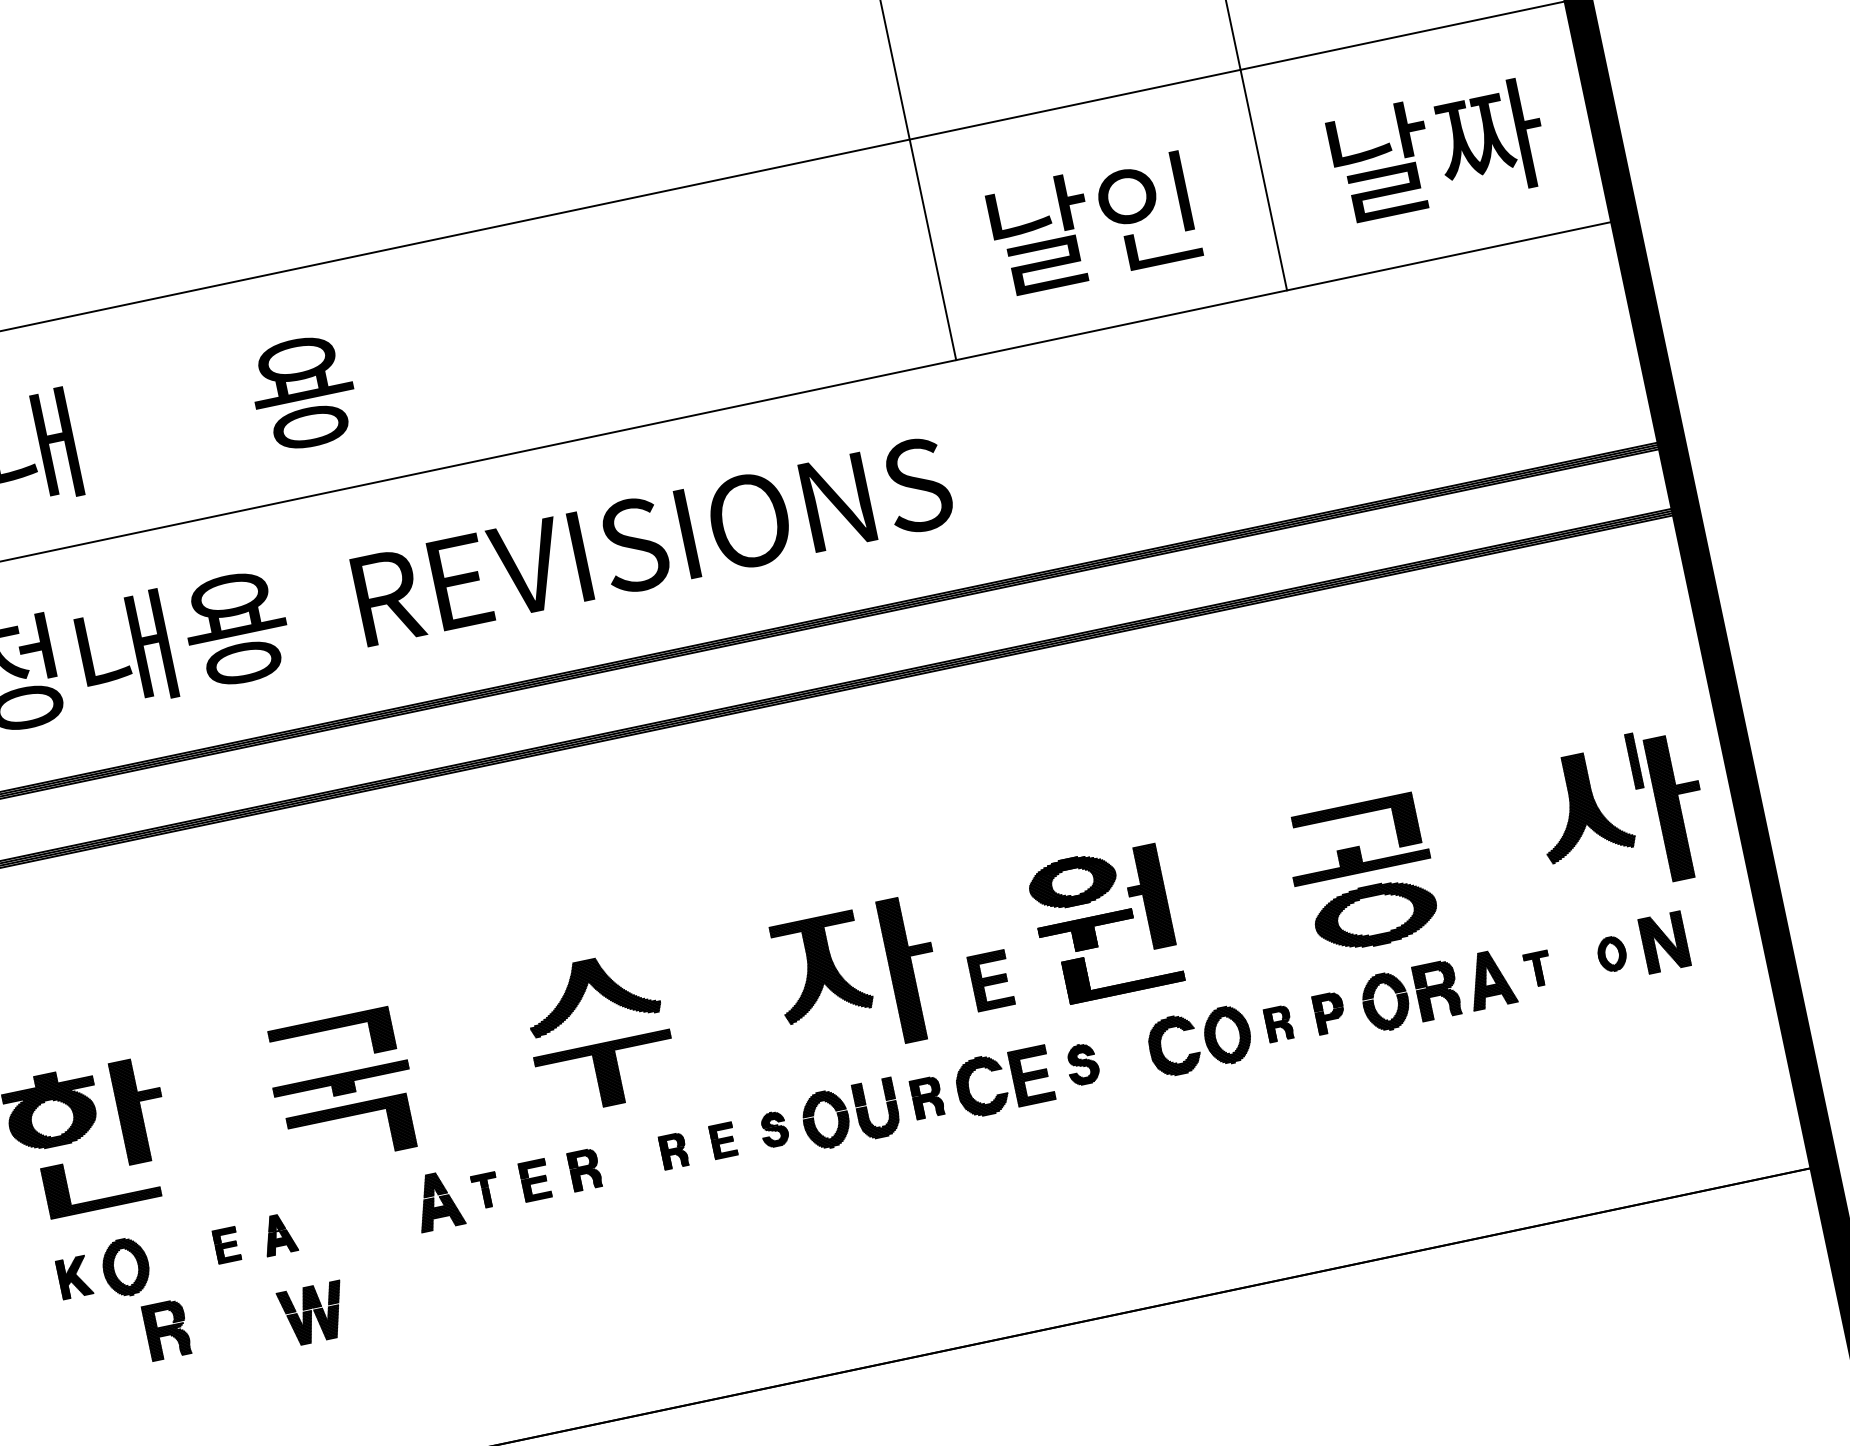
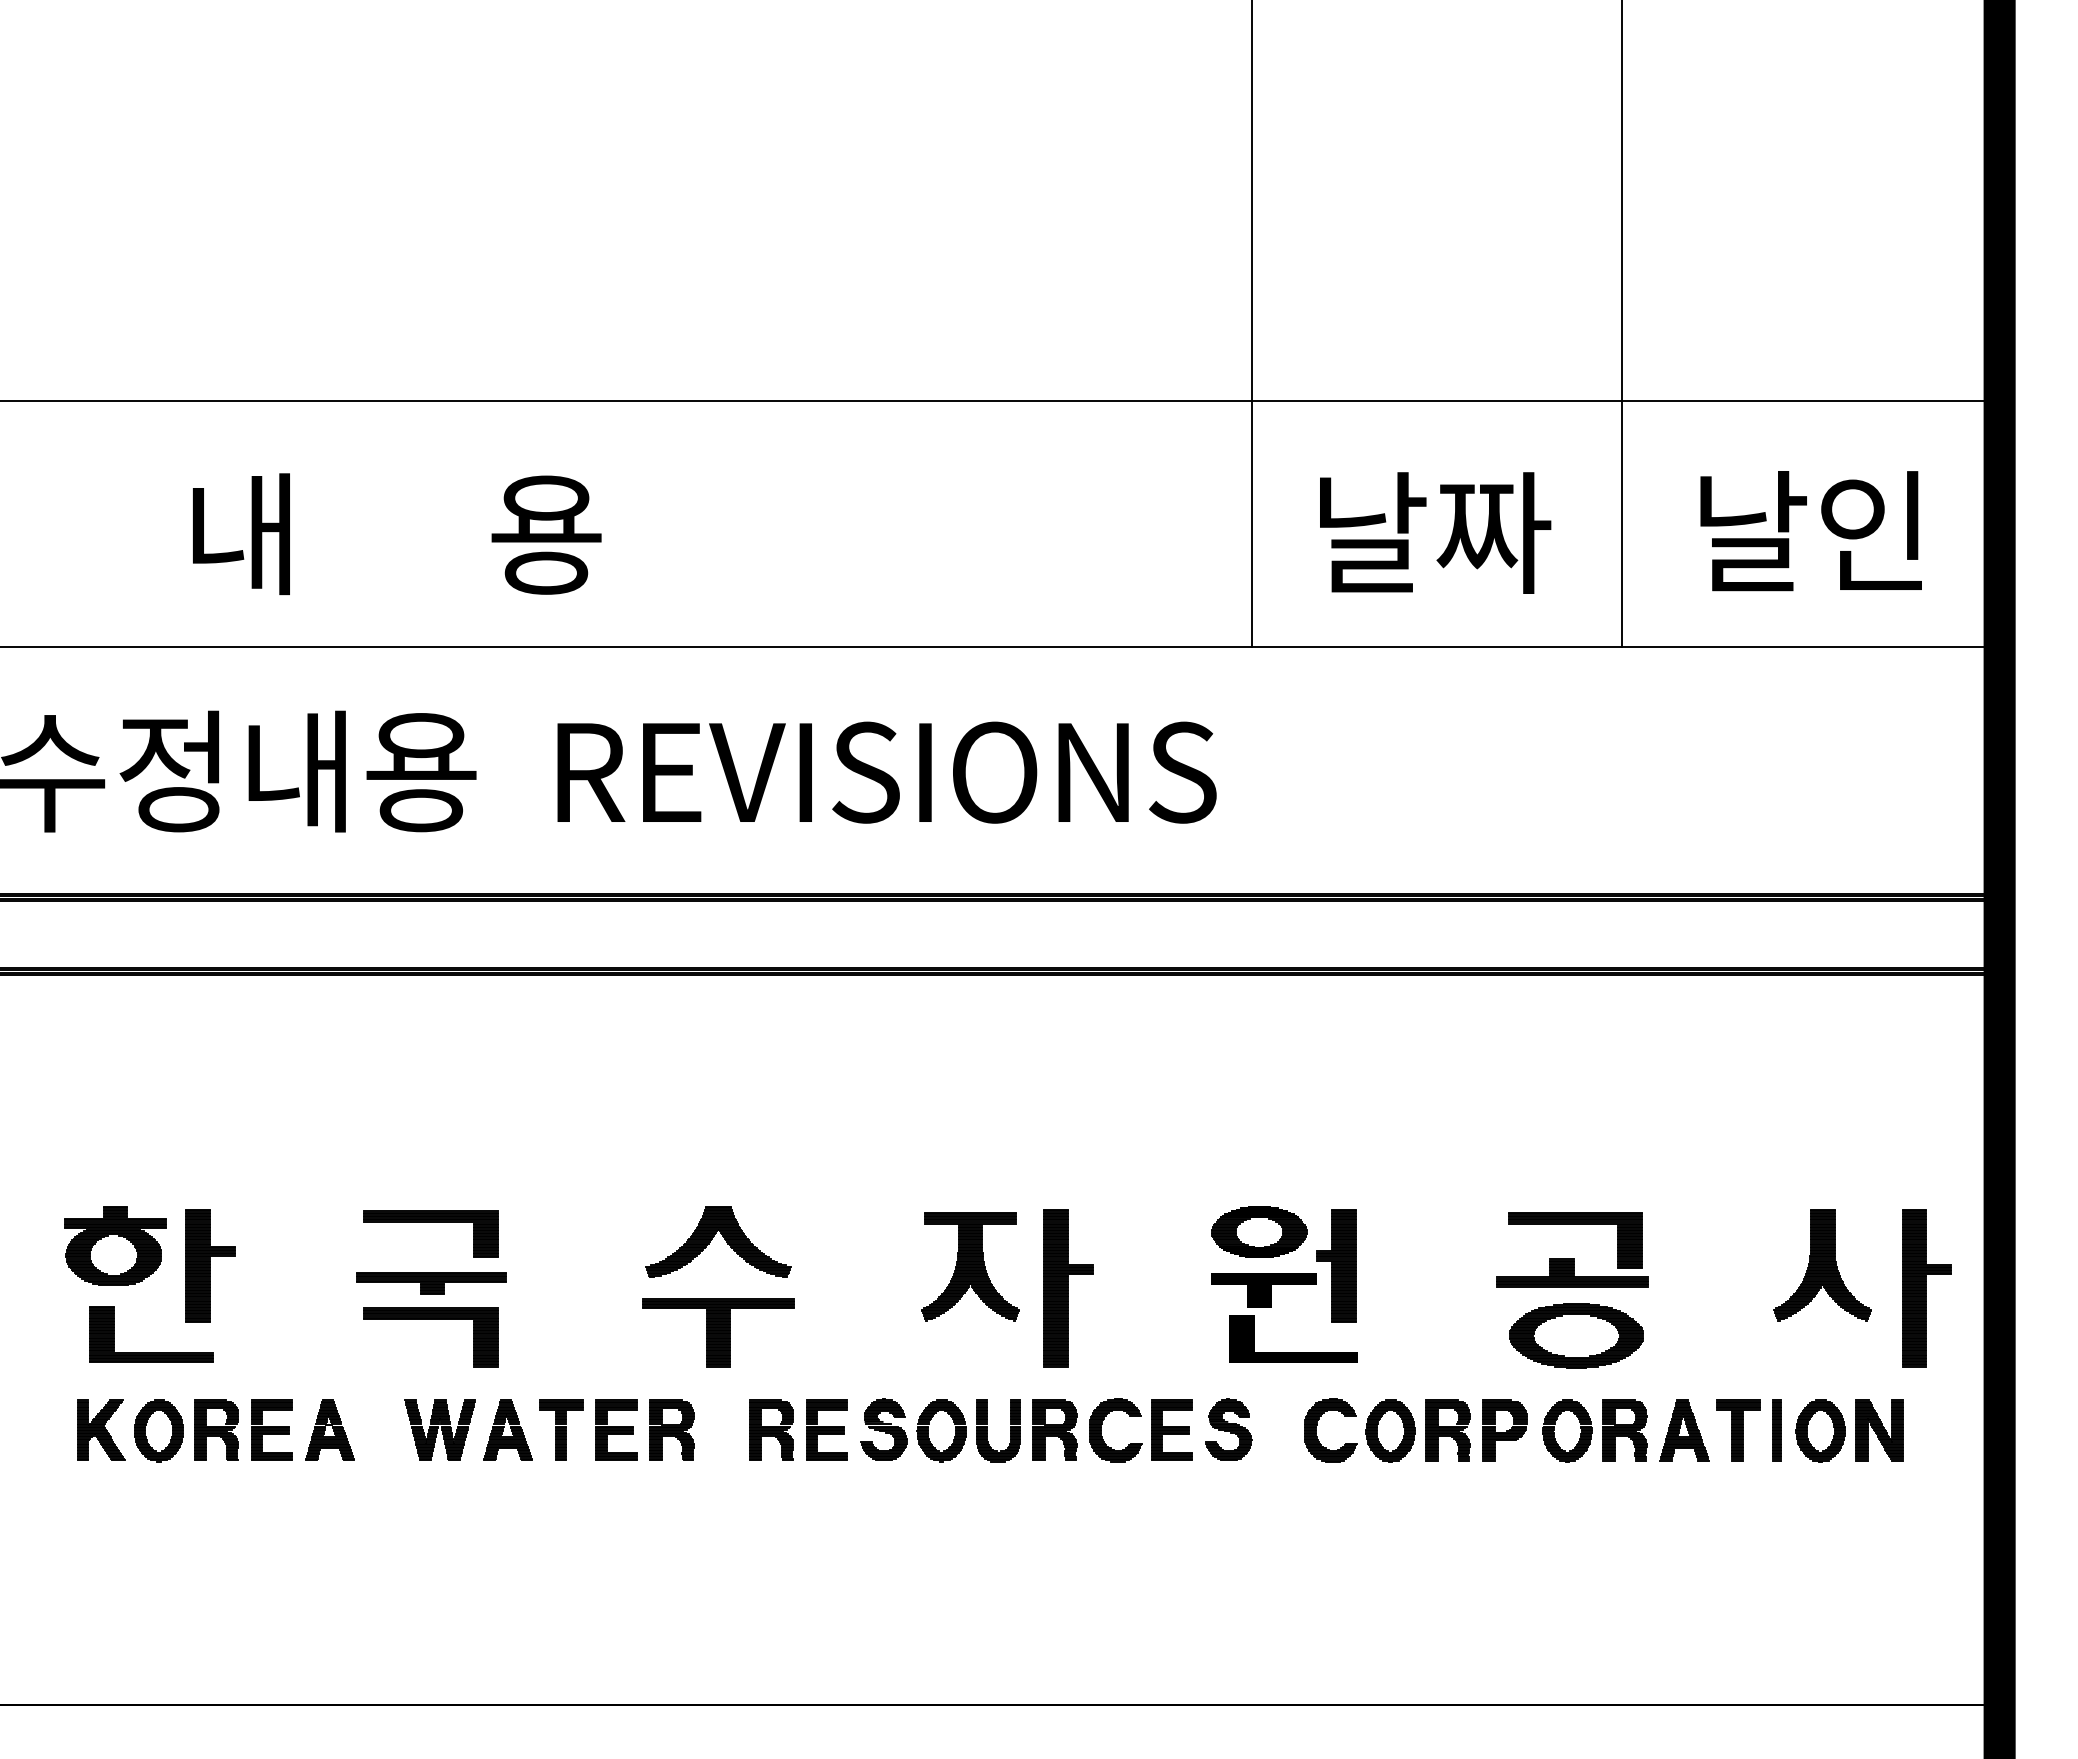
text: (1490, 139) -> (1874, 531), 날짜 -> 날인
text: (1150, 212) -> (1493, 532), 날인 -> 날짜
part: (1633, 761) -> (1776, 1430), moved
part: (1611, 953) -> (1820, 1430), size x1.67
part: (1538, 969) -> (1738, 1430), size x1.67
part: (990, 979) -> (1149, 1318), removed
part: (1329, 1013) -> (1504, 1430), size x1.43
part: (1278, 1023) -> (1447, 1430), size x1.67
part: (1082, 1064) -> (1228, 1429), size x1.43
part: (926, 1097) -> (1054, 1429), size x1.43
part: (773, 1129) -> (883, 1429), size x1.67
part: (722, 1140) -> (826, 1429), size x1.67
part: (673, 1150) -> (771, 1429), size x1.67
part: (584, 1169) -> (671, 1429), size x1.43
part: (534, 1179) -> (616, 1429), size x1.43
part: (485, 1190) -> (561, 1429), size x1.67
part: (278, 1233) -> (329, 1429), size x1.43
part: (226, 1244) -> (271, 1429), size x1.67
part: (74, 1276) -> (101, 1429), size x1.43
part: (312, 1313) -> (439, 1429), moved
part: (166, 1329) -> (216, 1429), moved

